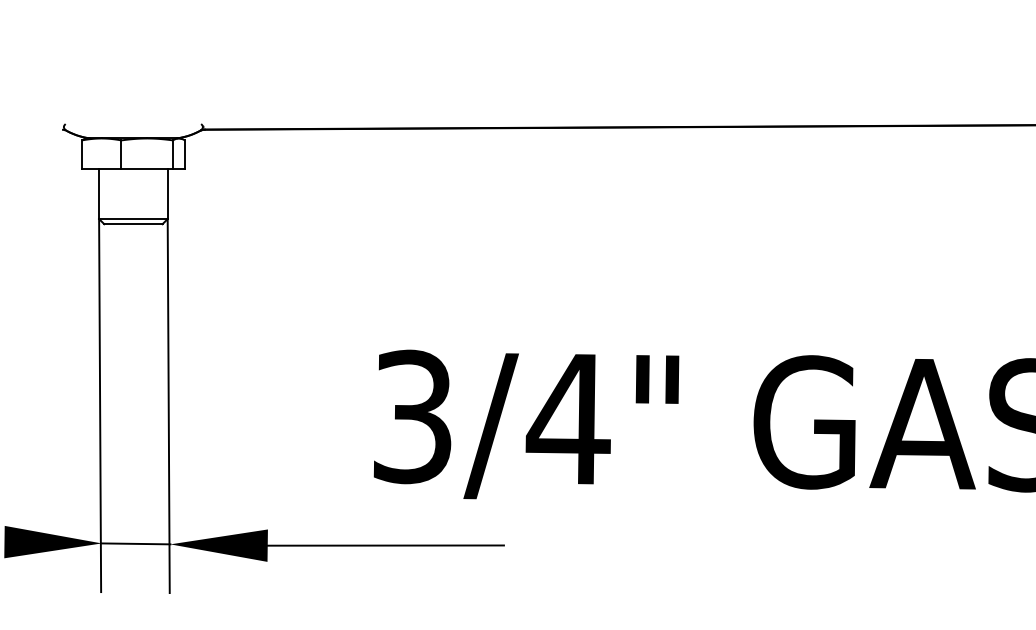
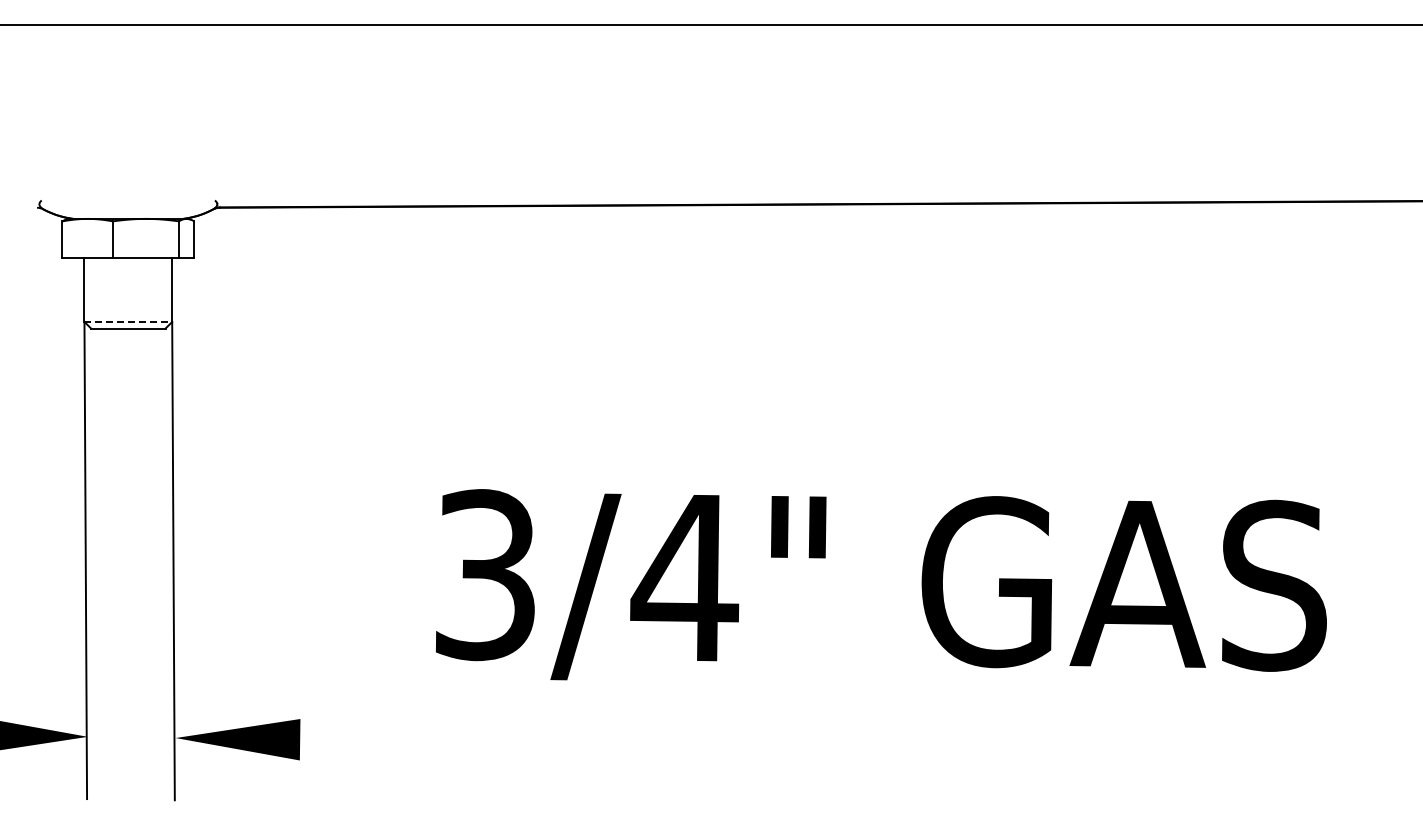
line: (133, 218) -> (128, 321), solid -> dashed
line: (135, 543) -> (131, 737), removed
line: (386, 545) -> (451, 739), removed

